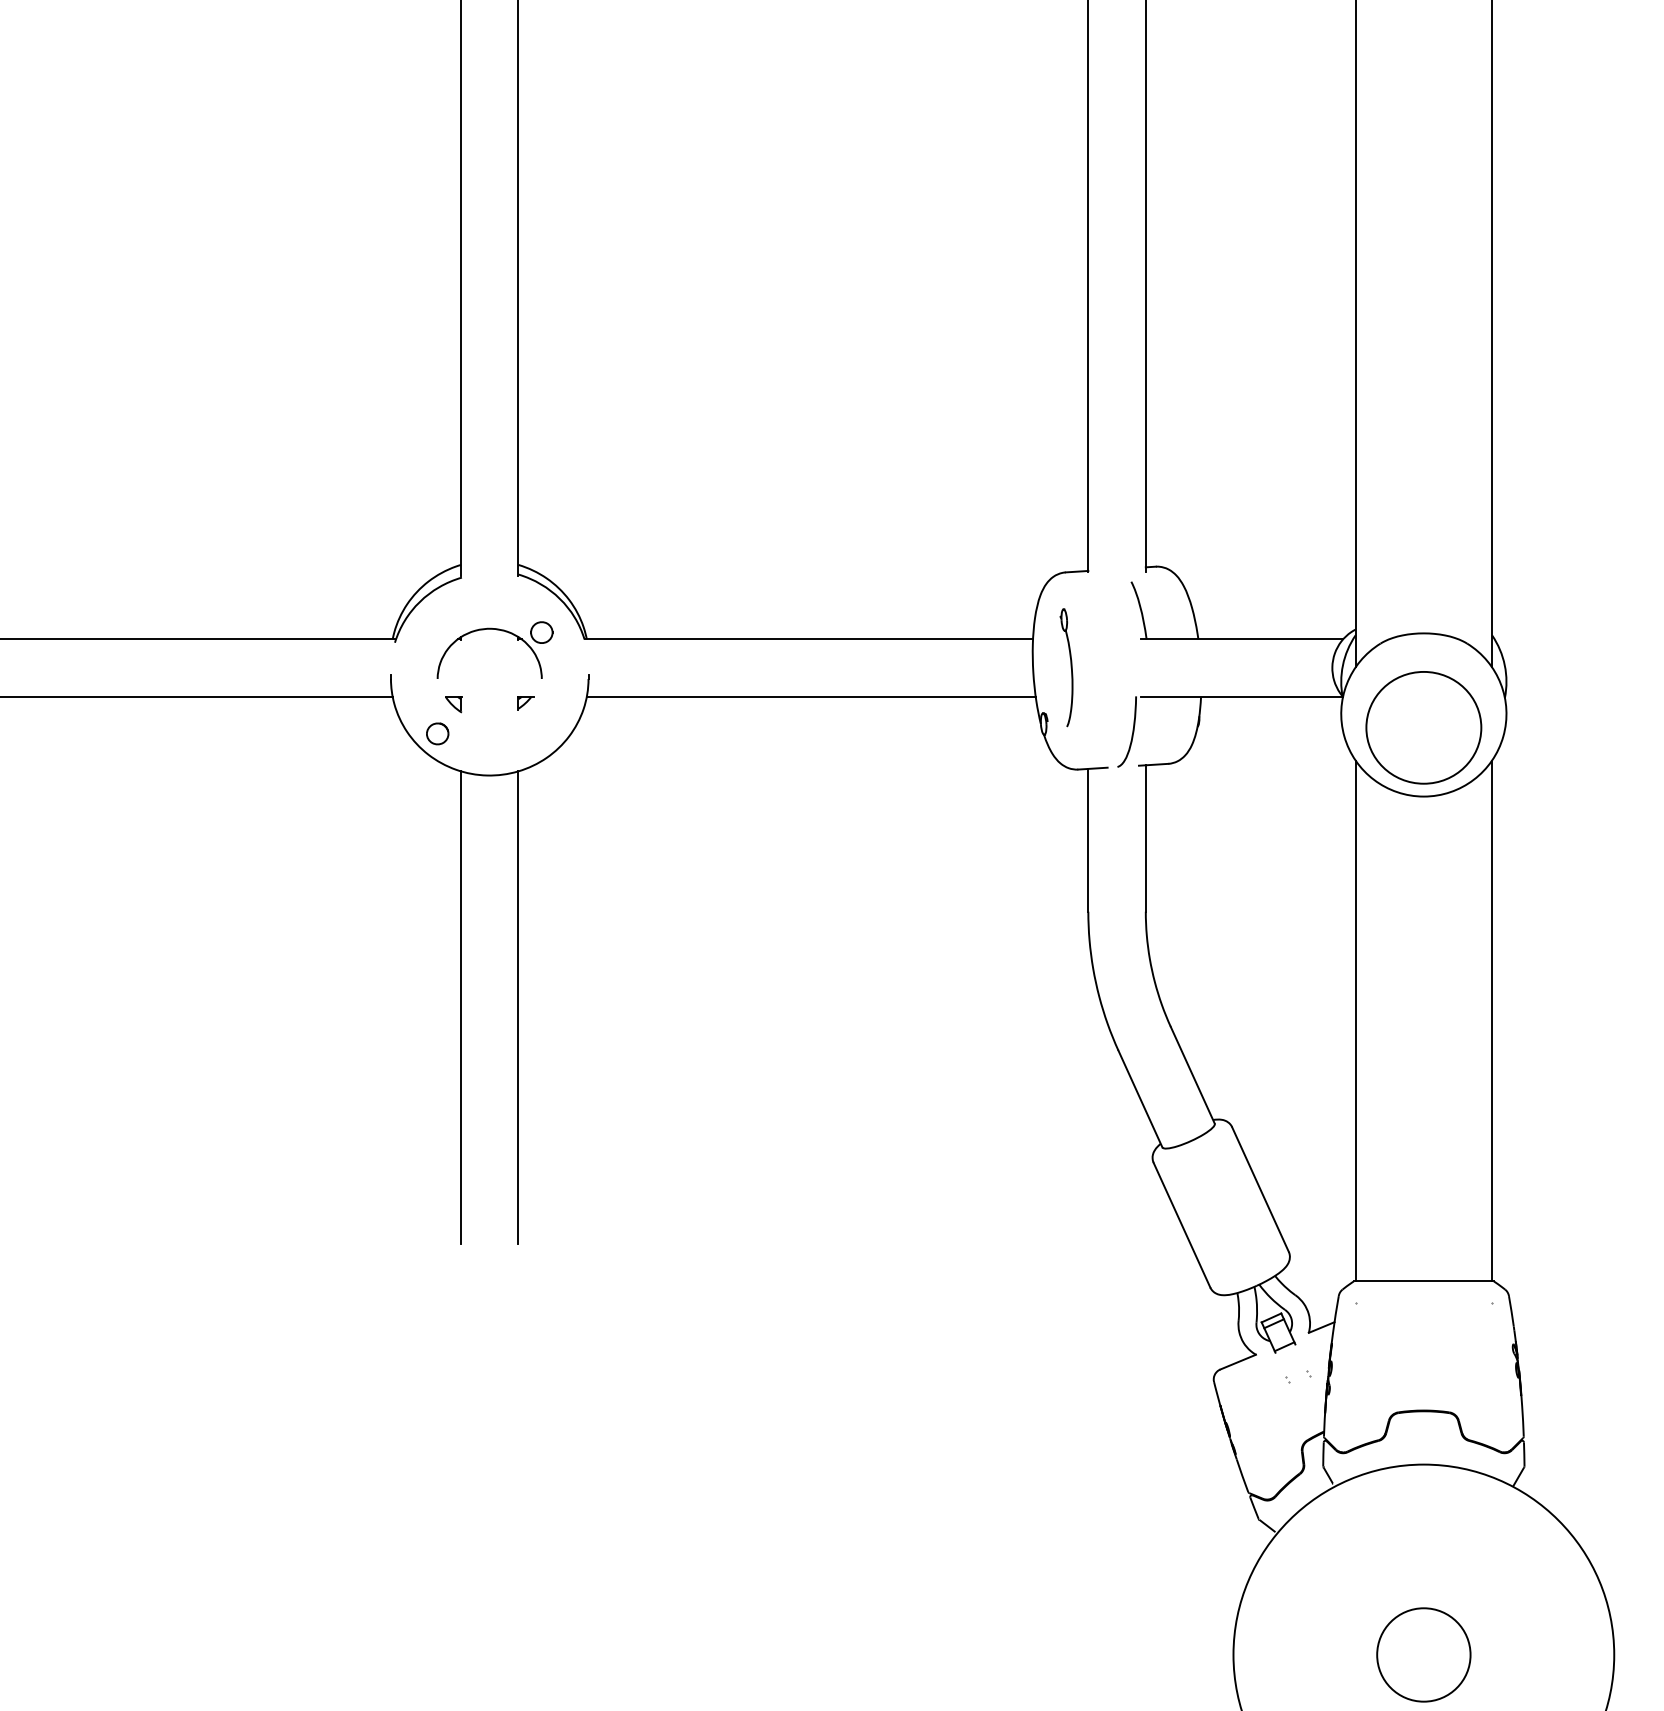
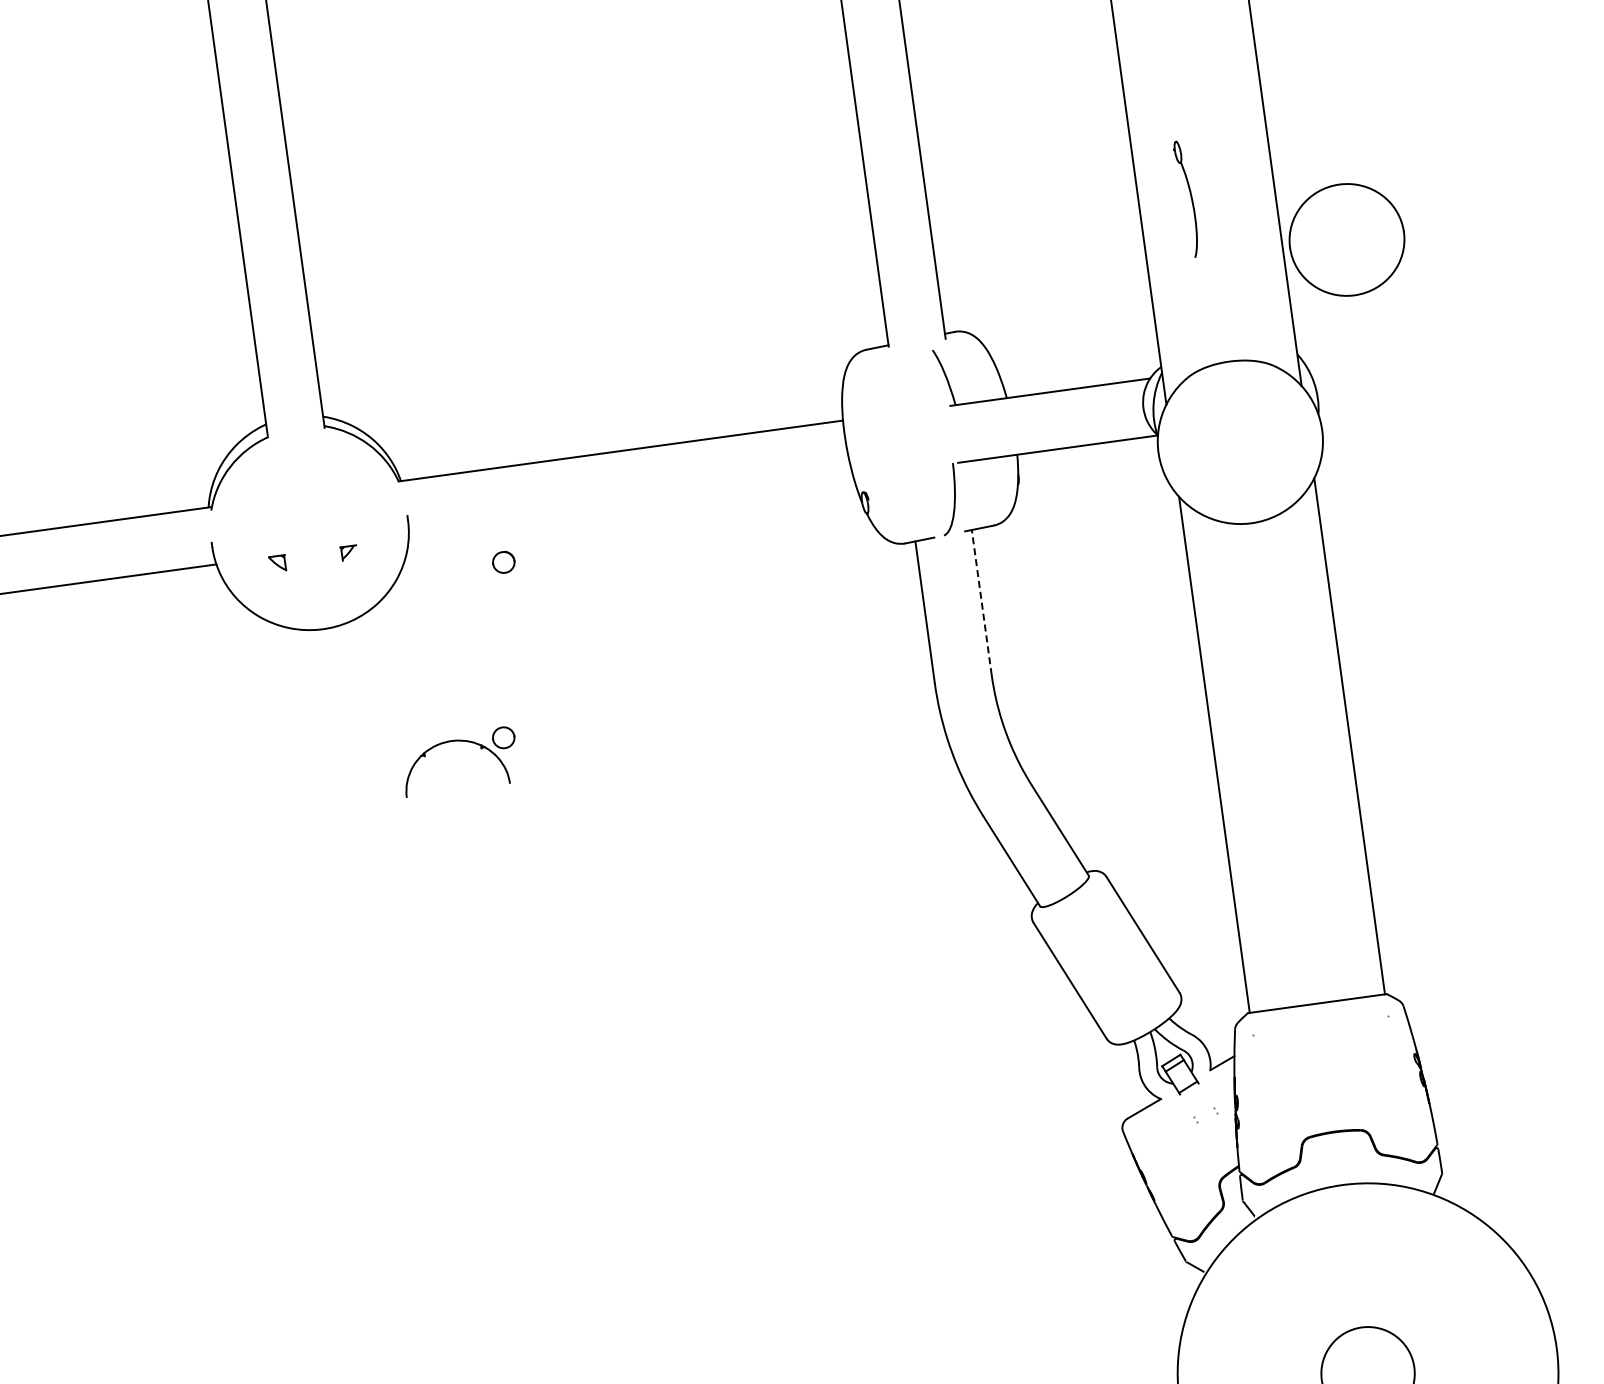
part: (496, 630) -> (458, 741), moved
part: (1066, 667) -> (1186, 199), moved
line: (810, 696) -> (630, 507), removed
part: (1423, 727) -> (1346, 239), moved
part: (437, 733) -> (503, 562), moved
line: (1145, 838) -> (981, 602), solid -> dashed
line: (461, 1007) -> (326, 862), removed
line: (518, 1007) -> (383, 855), removed

